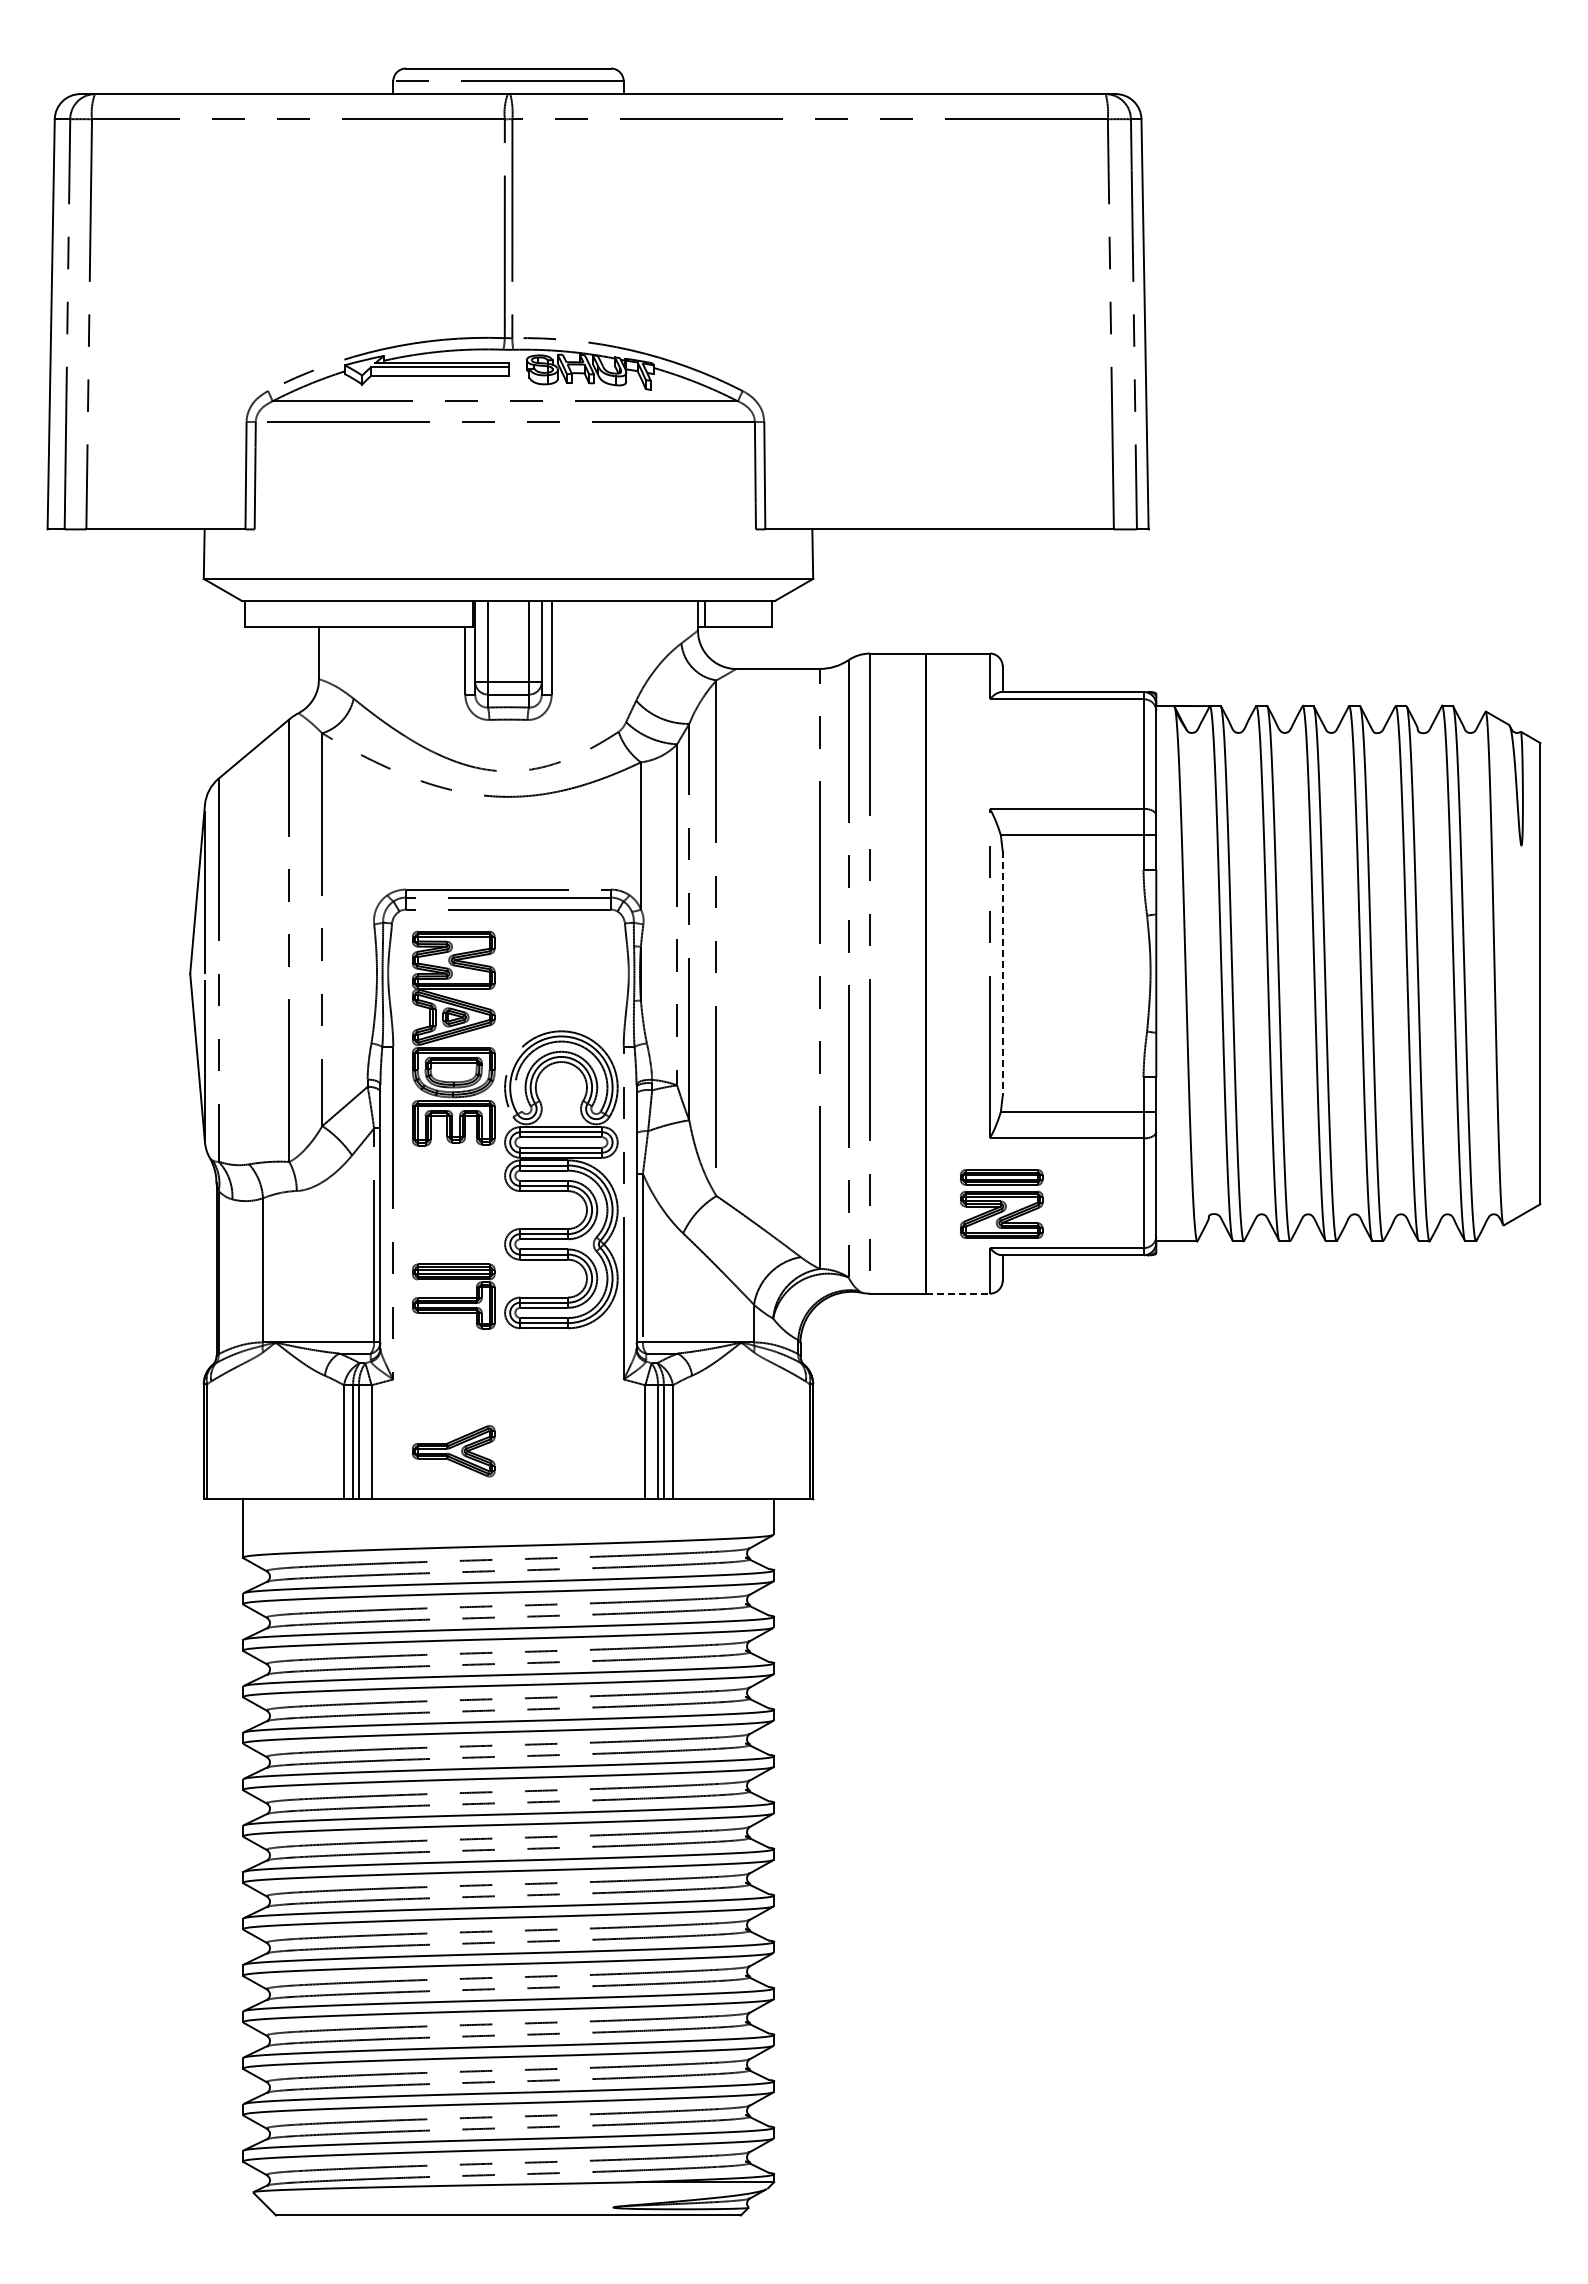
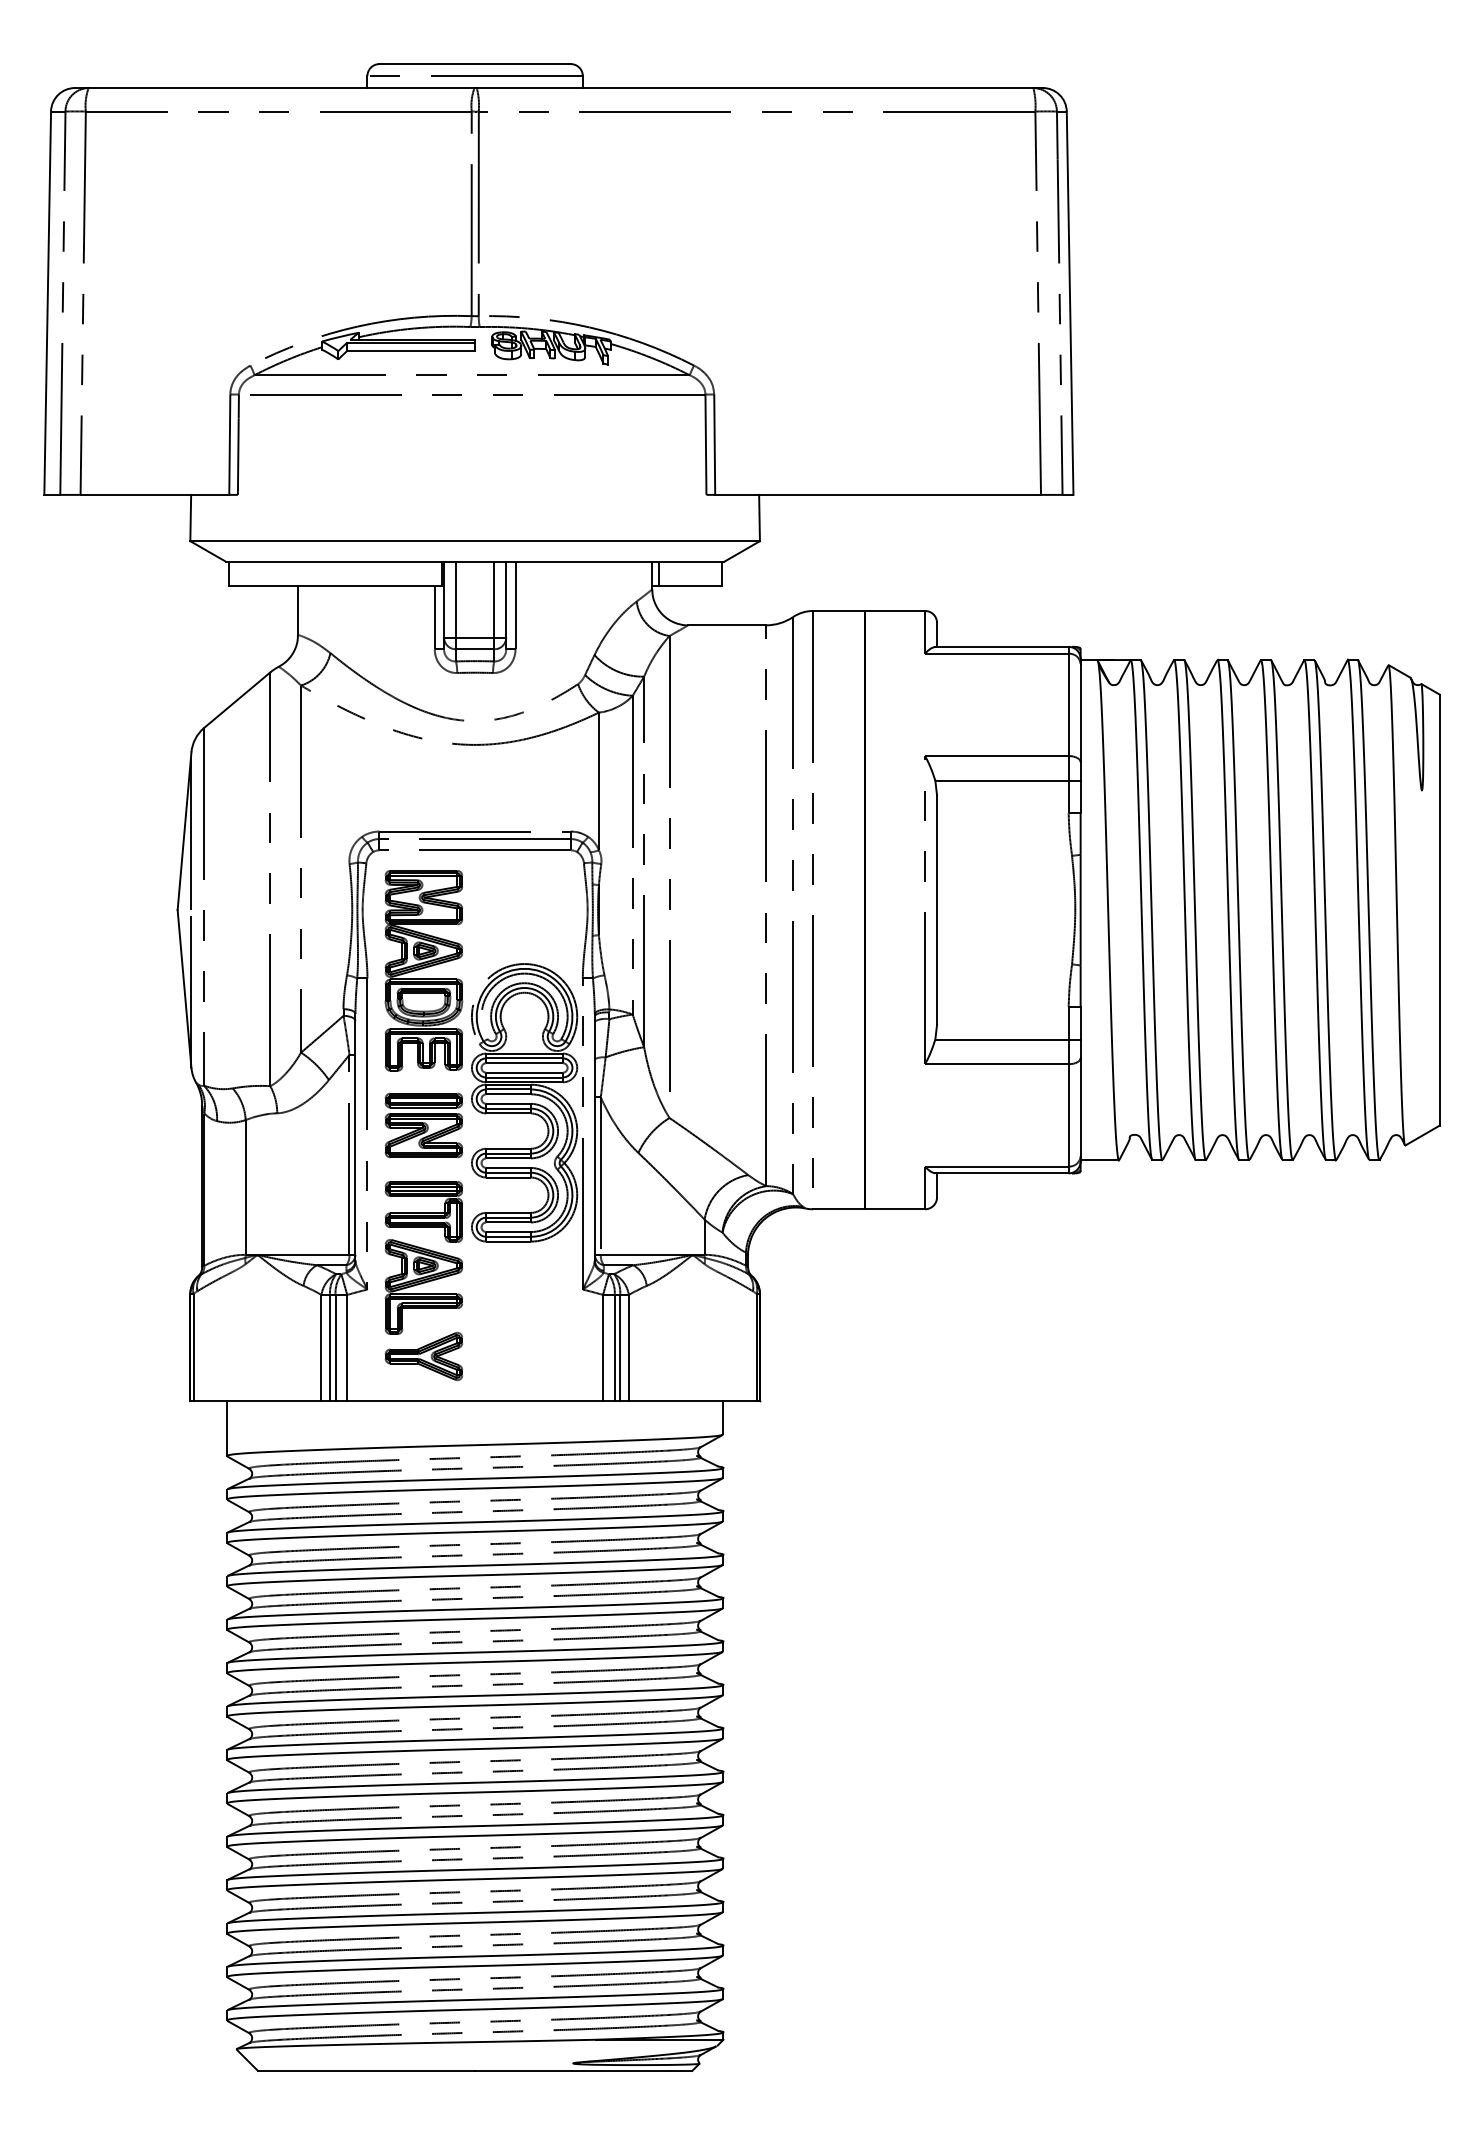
line: (1002, 973) -> (936, 910), dashed -> solid
part: (1001, 1203) -> (423, 1124), moved
line: (958, 1293) -> (895, 1209), dashed -> solid
part: (453, 1376) -> (423, 1286), added

